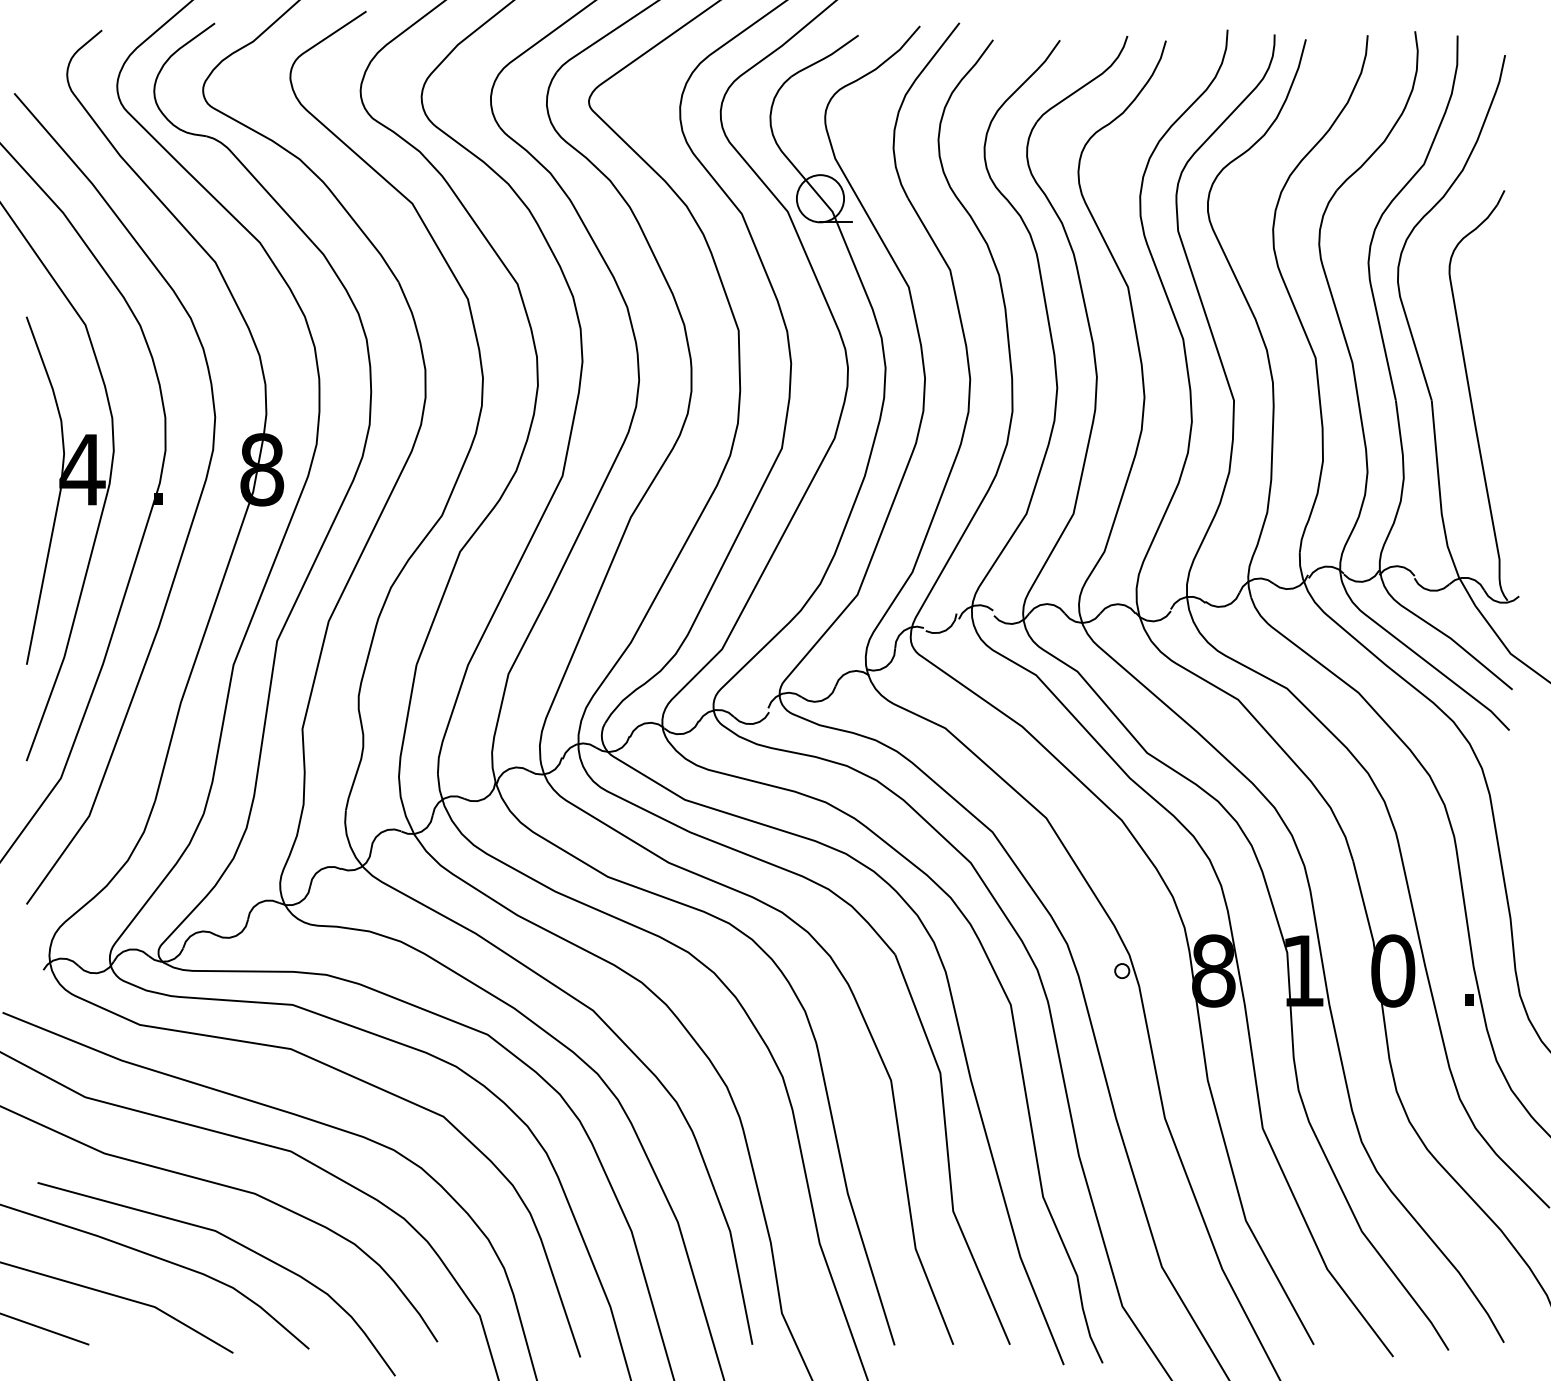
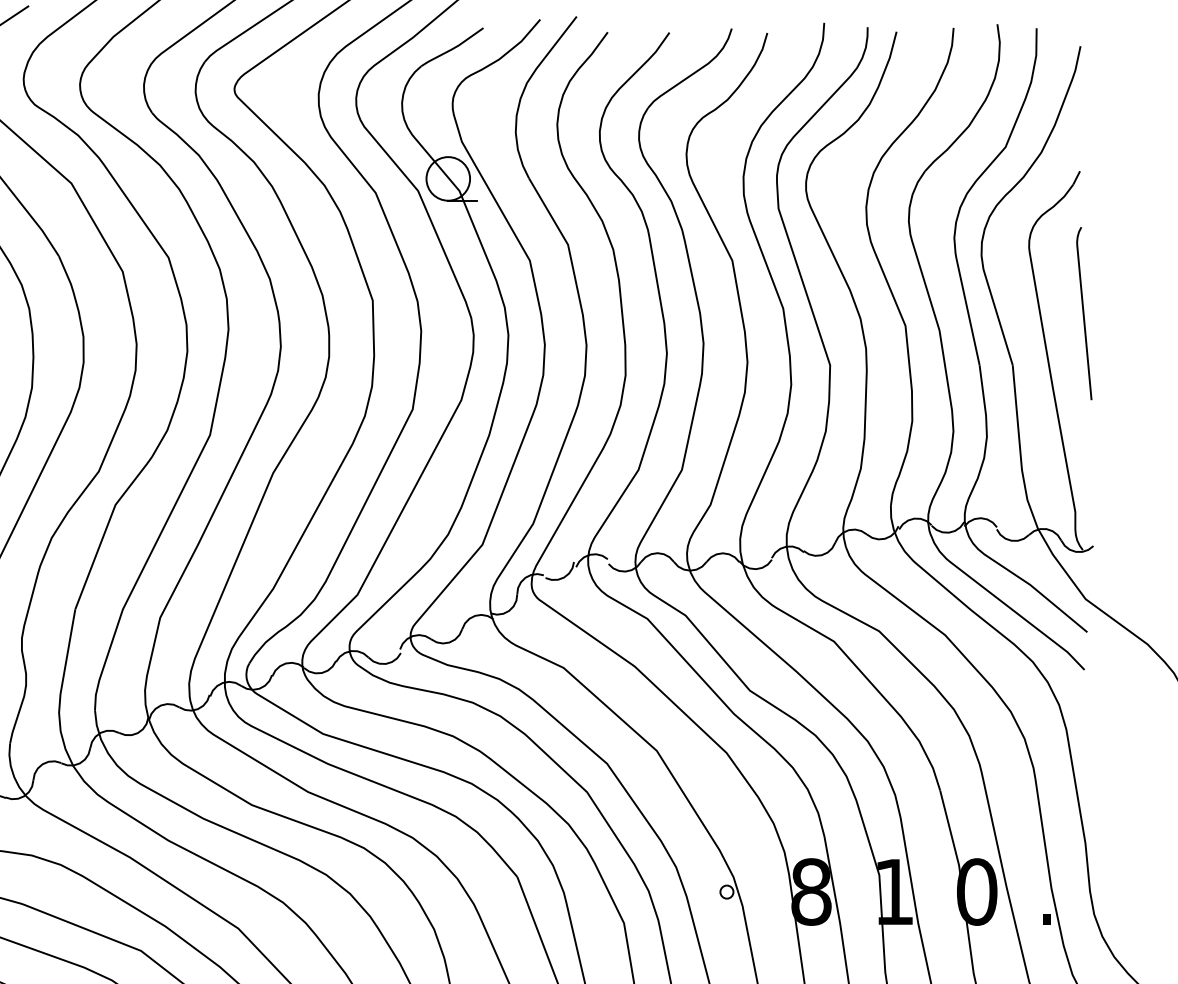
curve: (1508, 344) -> (1083, 313), added

